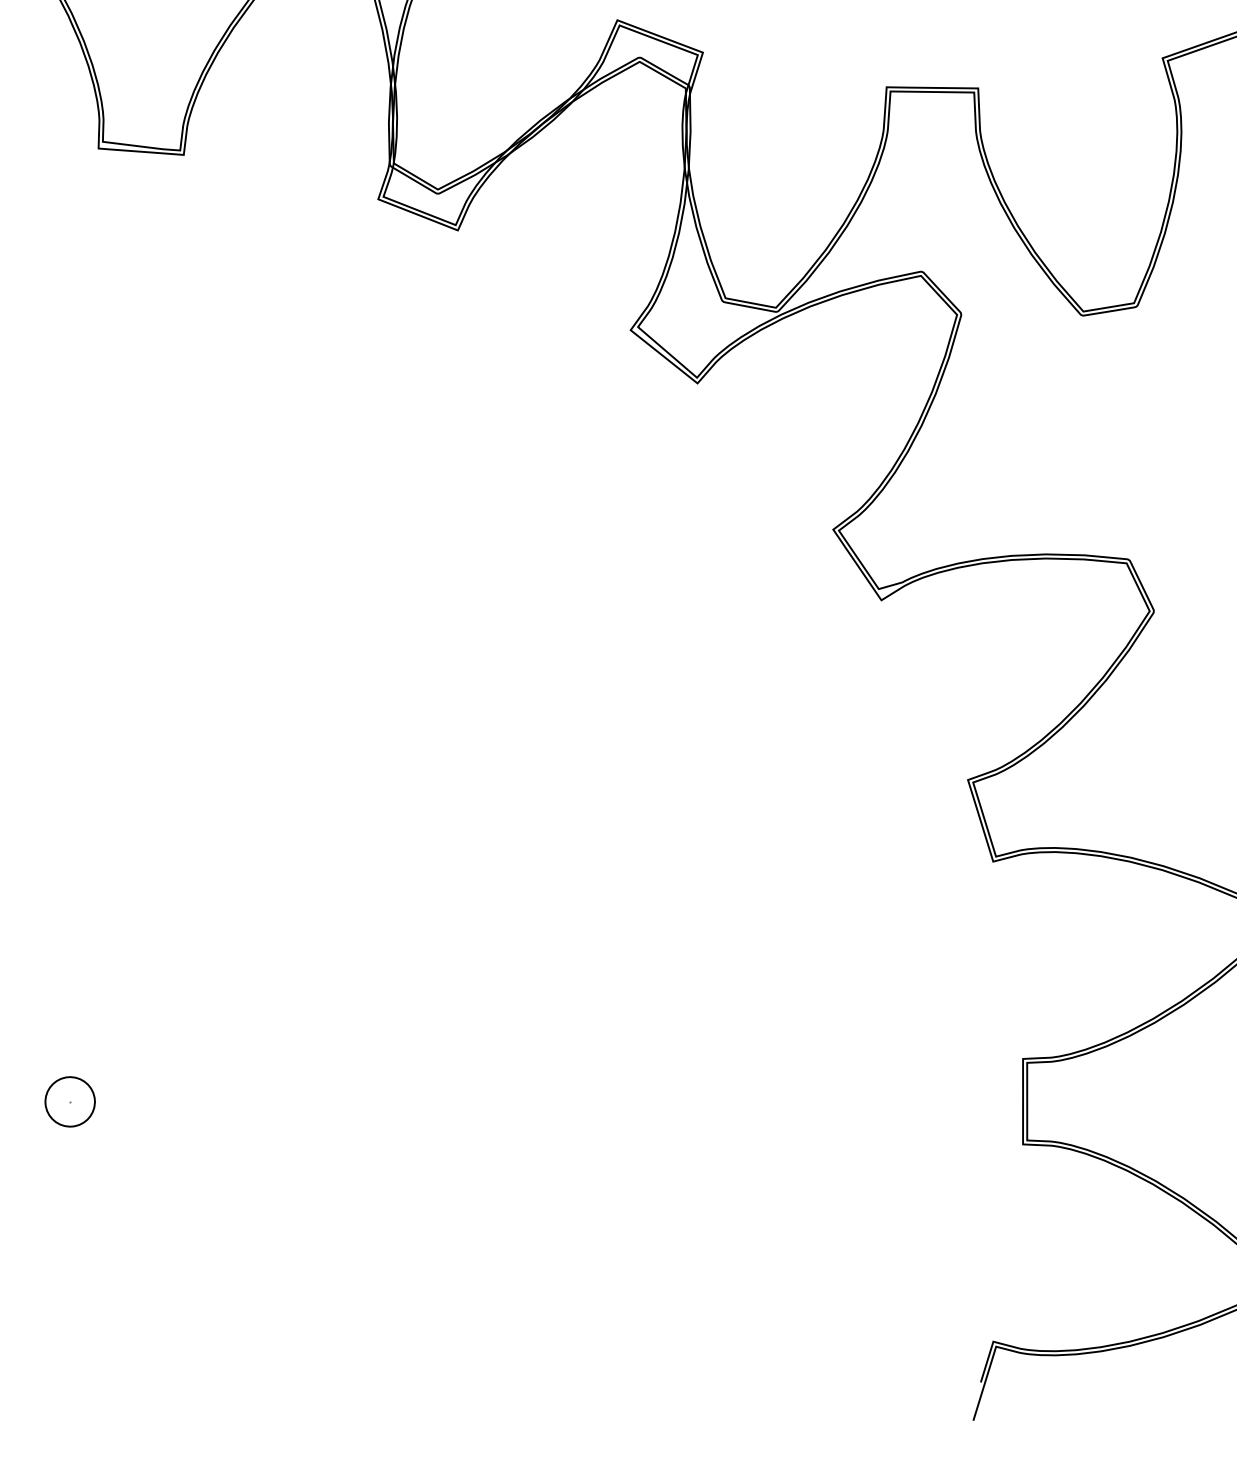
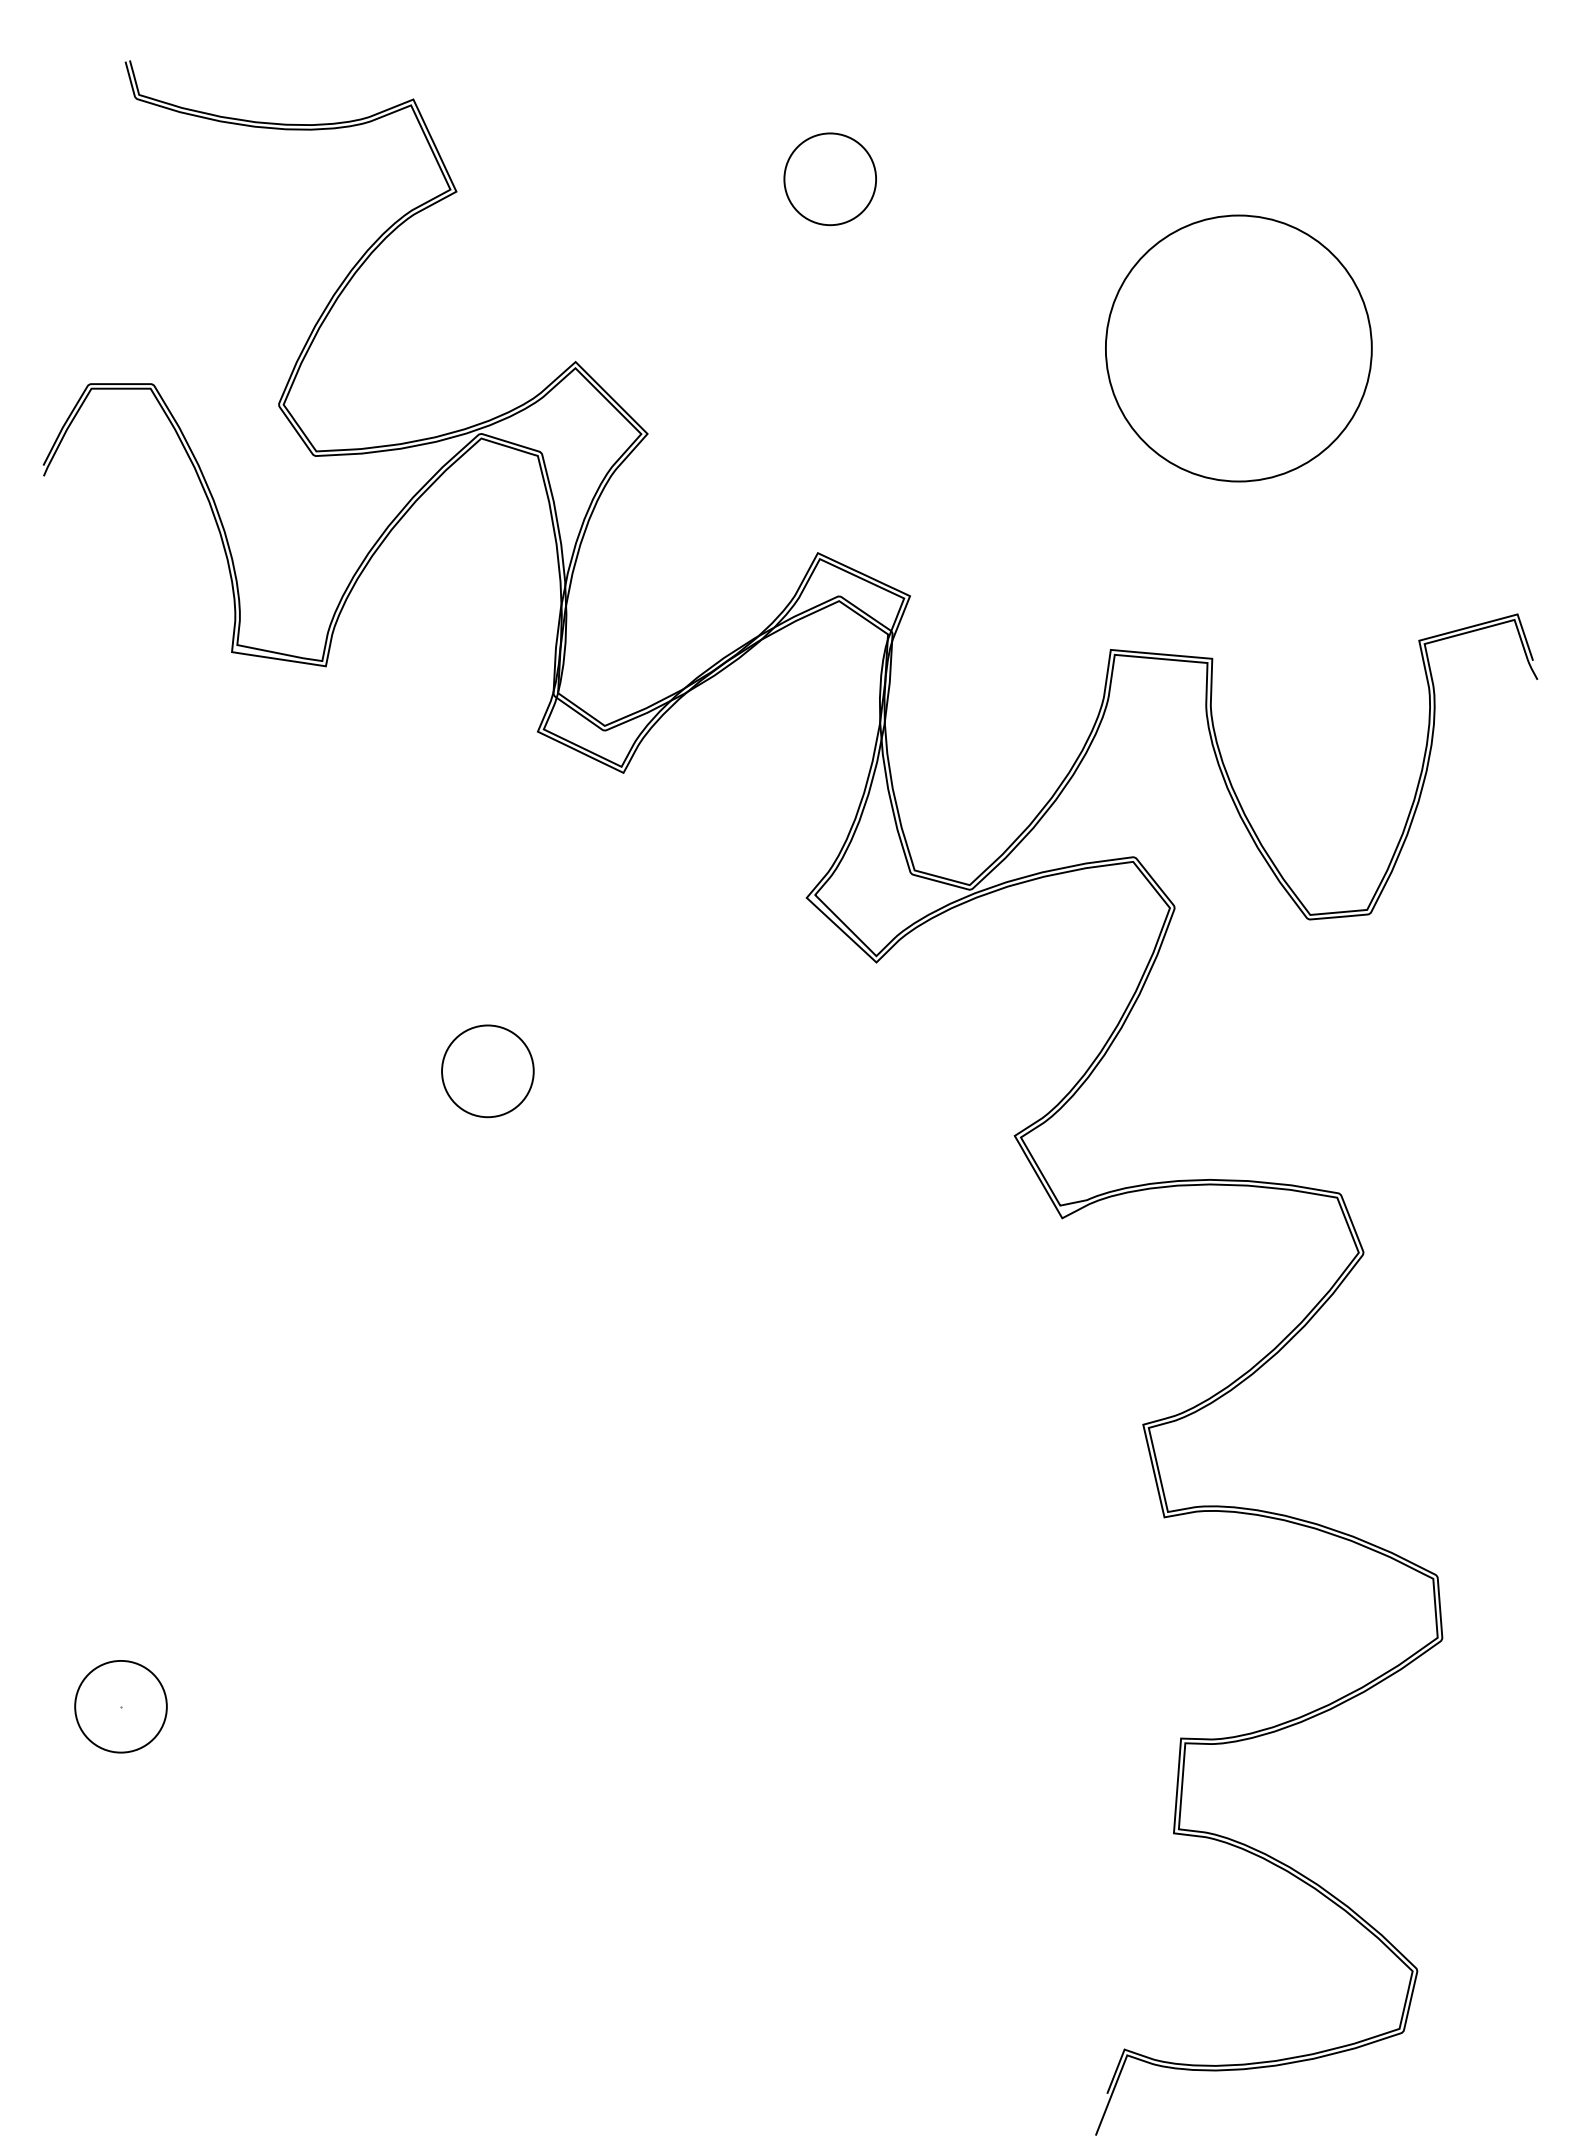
circle: (356, 507) -> (487, 1071), added
circle: (69, 1101) -> (120, 1706), size x1.67

